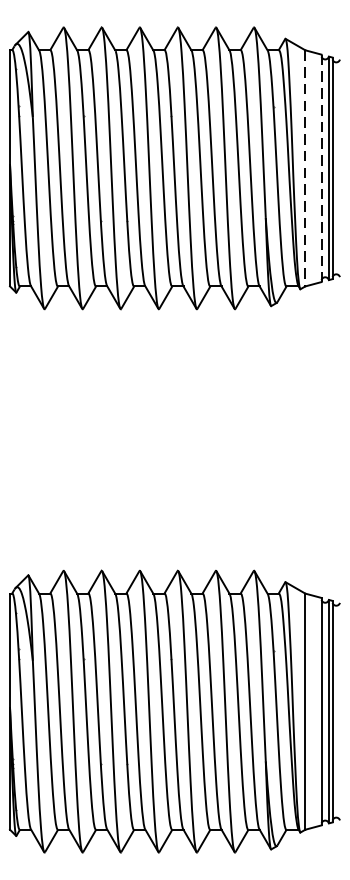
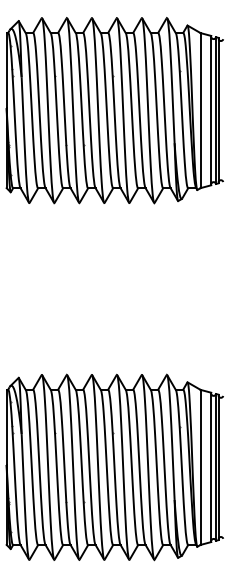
line: (305, 168) -> (200, 110), dashed -> solid
line: (321, 168) -> (211, 110), dashed -> solid

